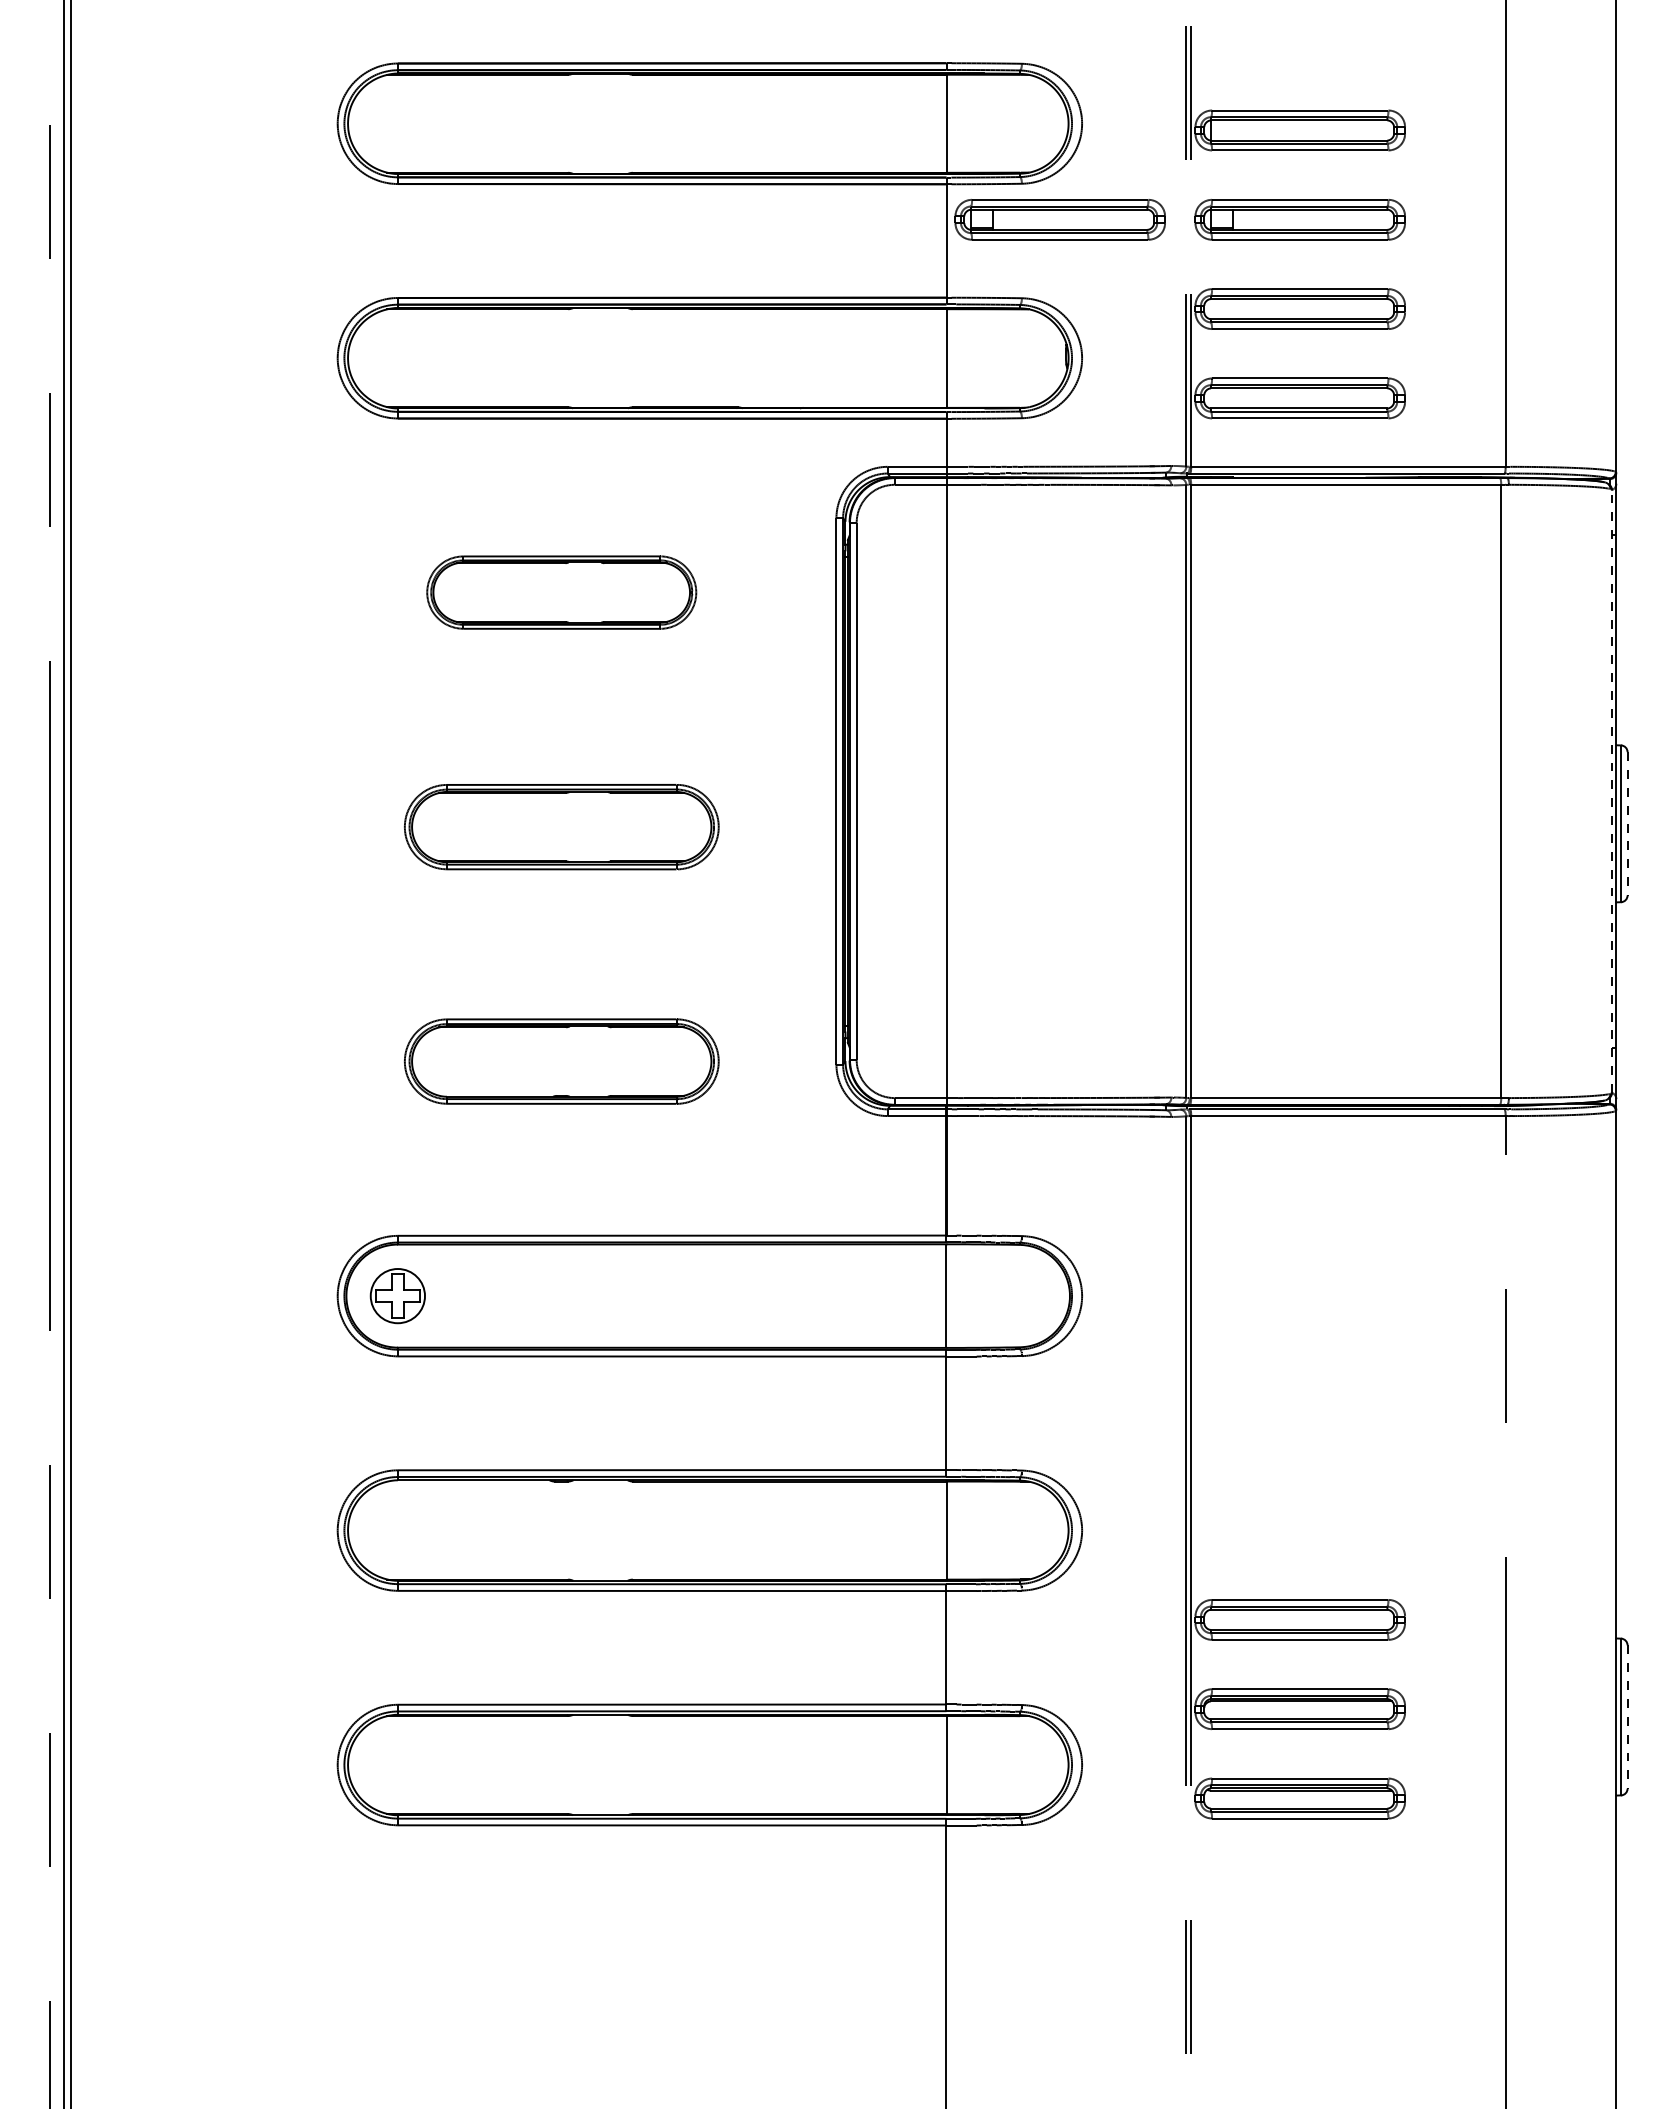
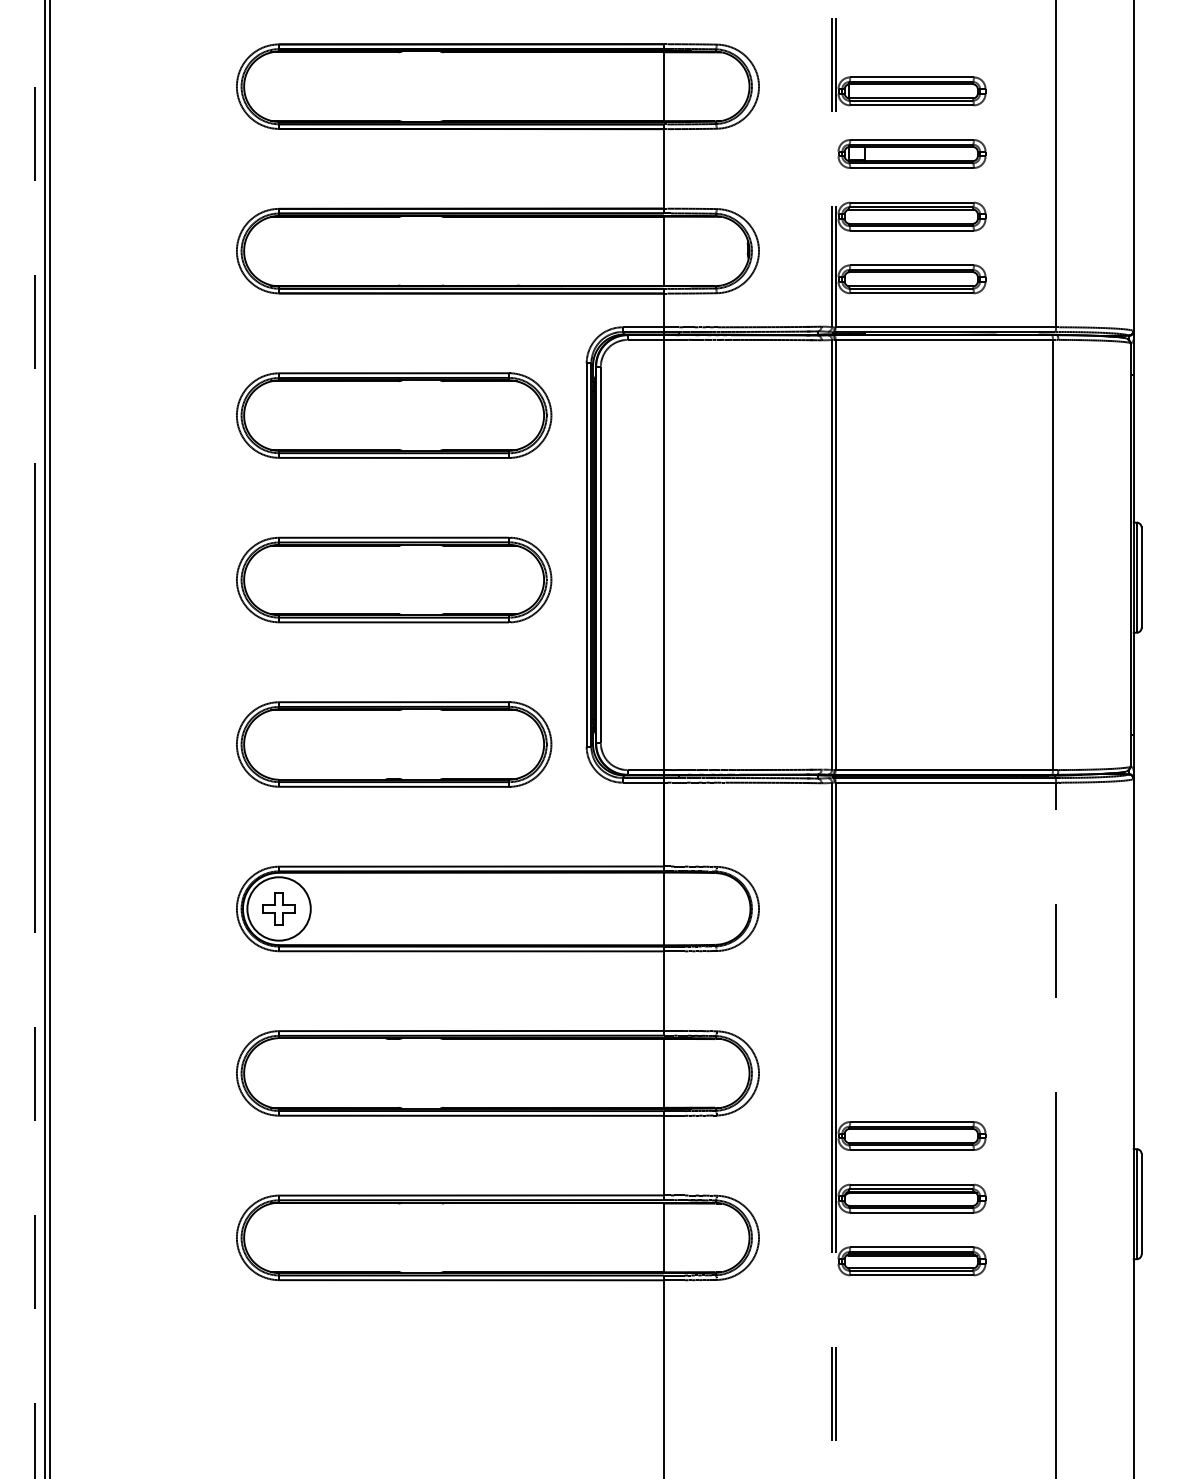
part: (1059, 219) -> (743, 153), removed
part: (561, 592) -> (393, 415), size x1.67
line: (1611, 791) -> (1130, 555), dashed -> solid
line: (1627, 823) -> (1141, 577), dashed -> solid
part: (561, 826) -> (393, 579), size x1.43
part: (561, 1061) -> (393, 744), size x1.43
circle: (397, 1295) -> (278, 908), size x1.67
line: (1627, 1717) -> (1141, 1204), dashed -> solid

